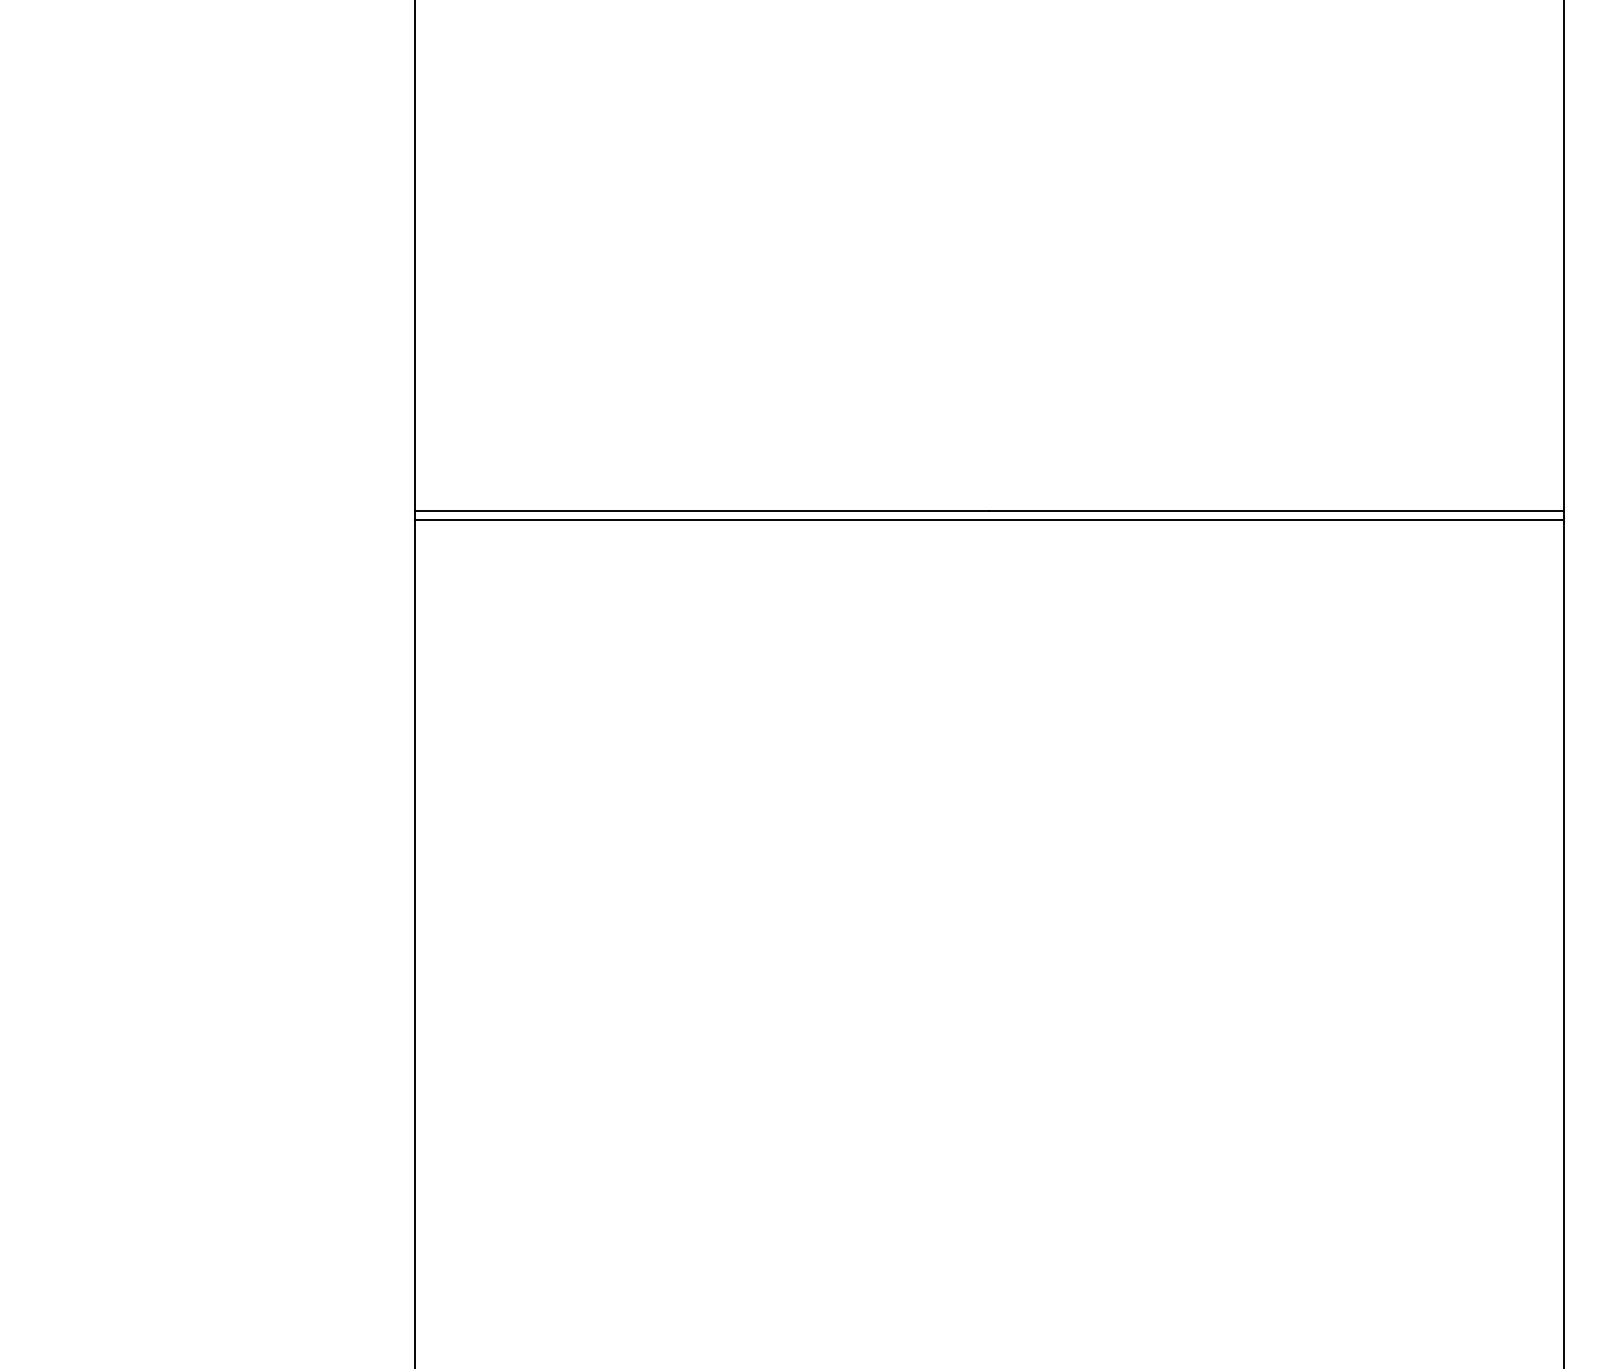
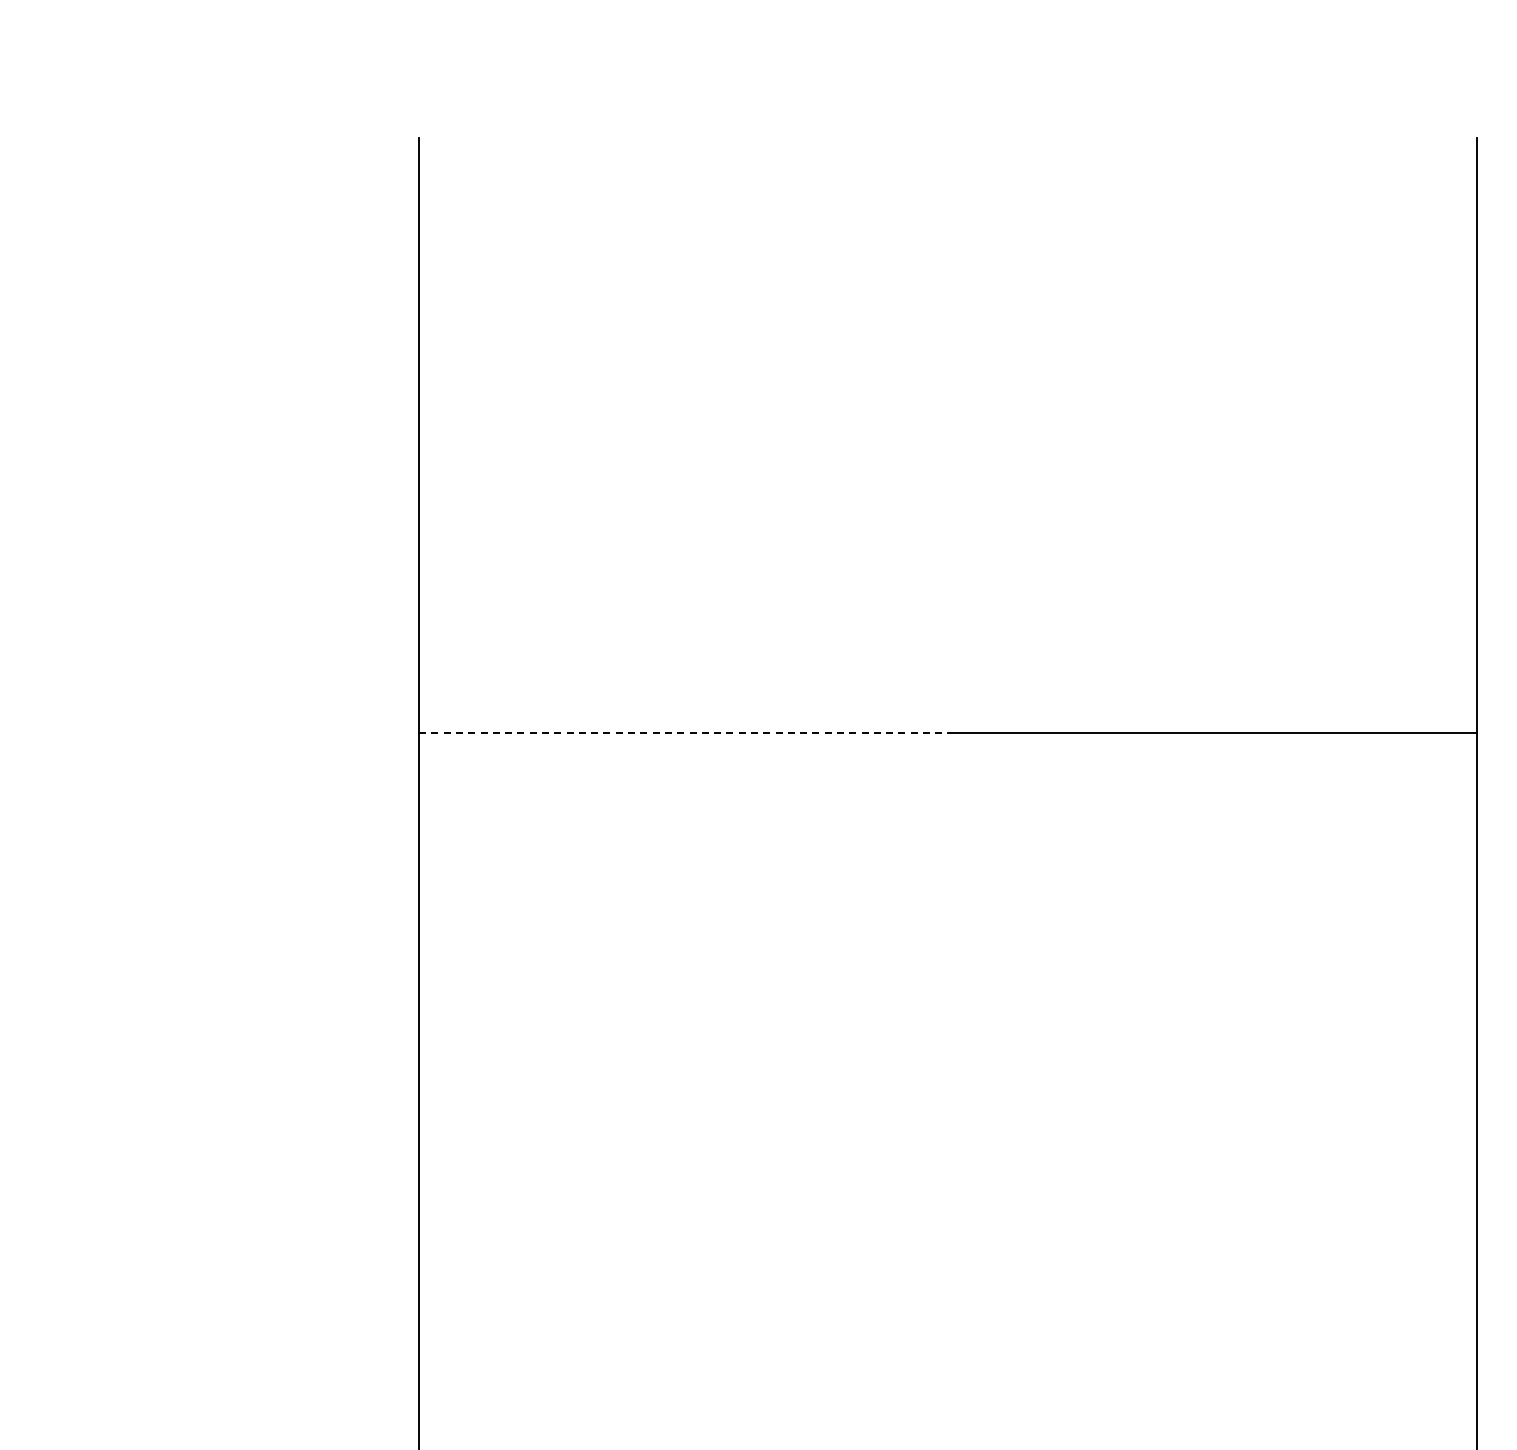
line: (702, 510) -> (684, 732), solid -> dashed
line: (988, 519) -> (947, 740), removed

